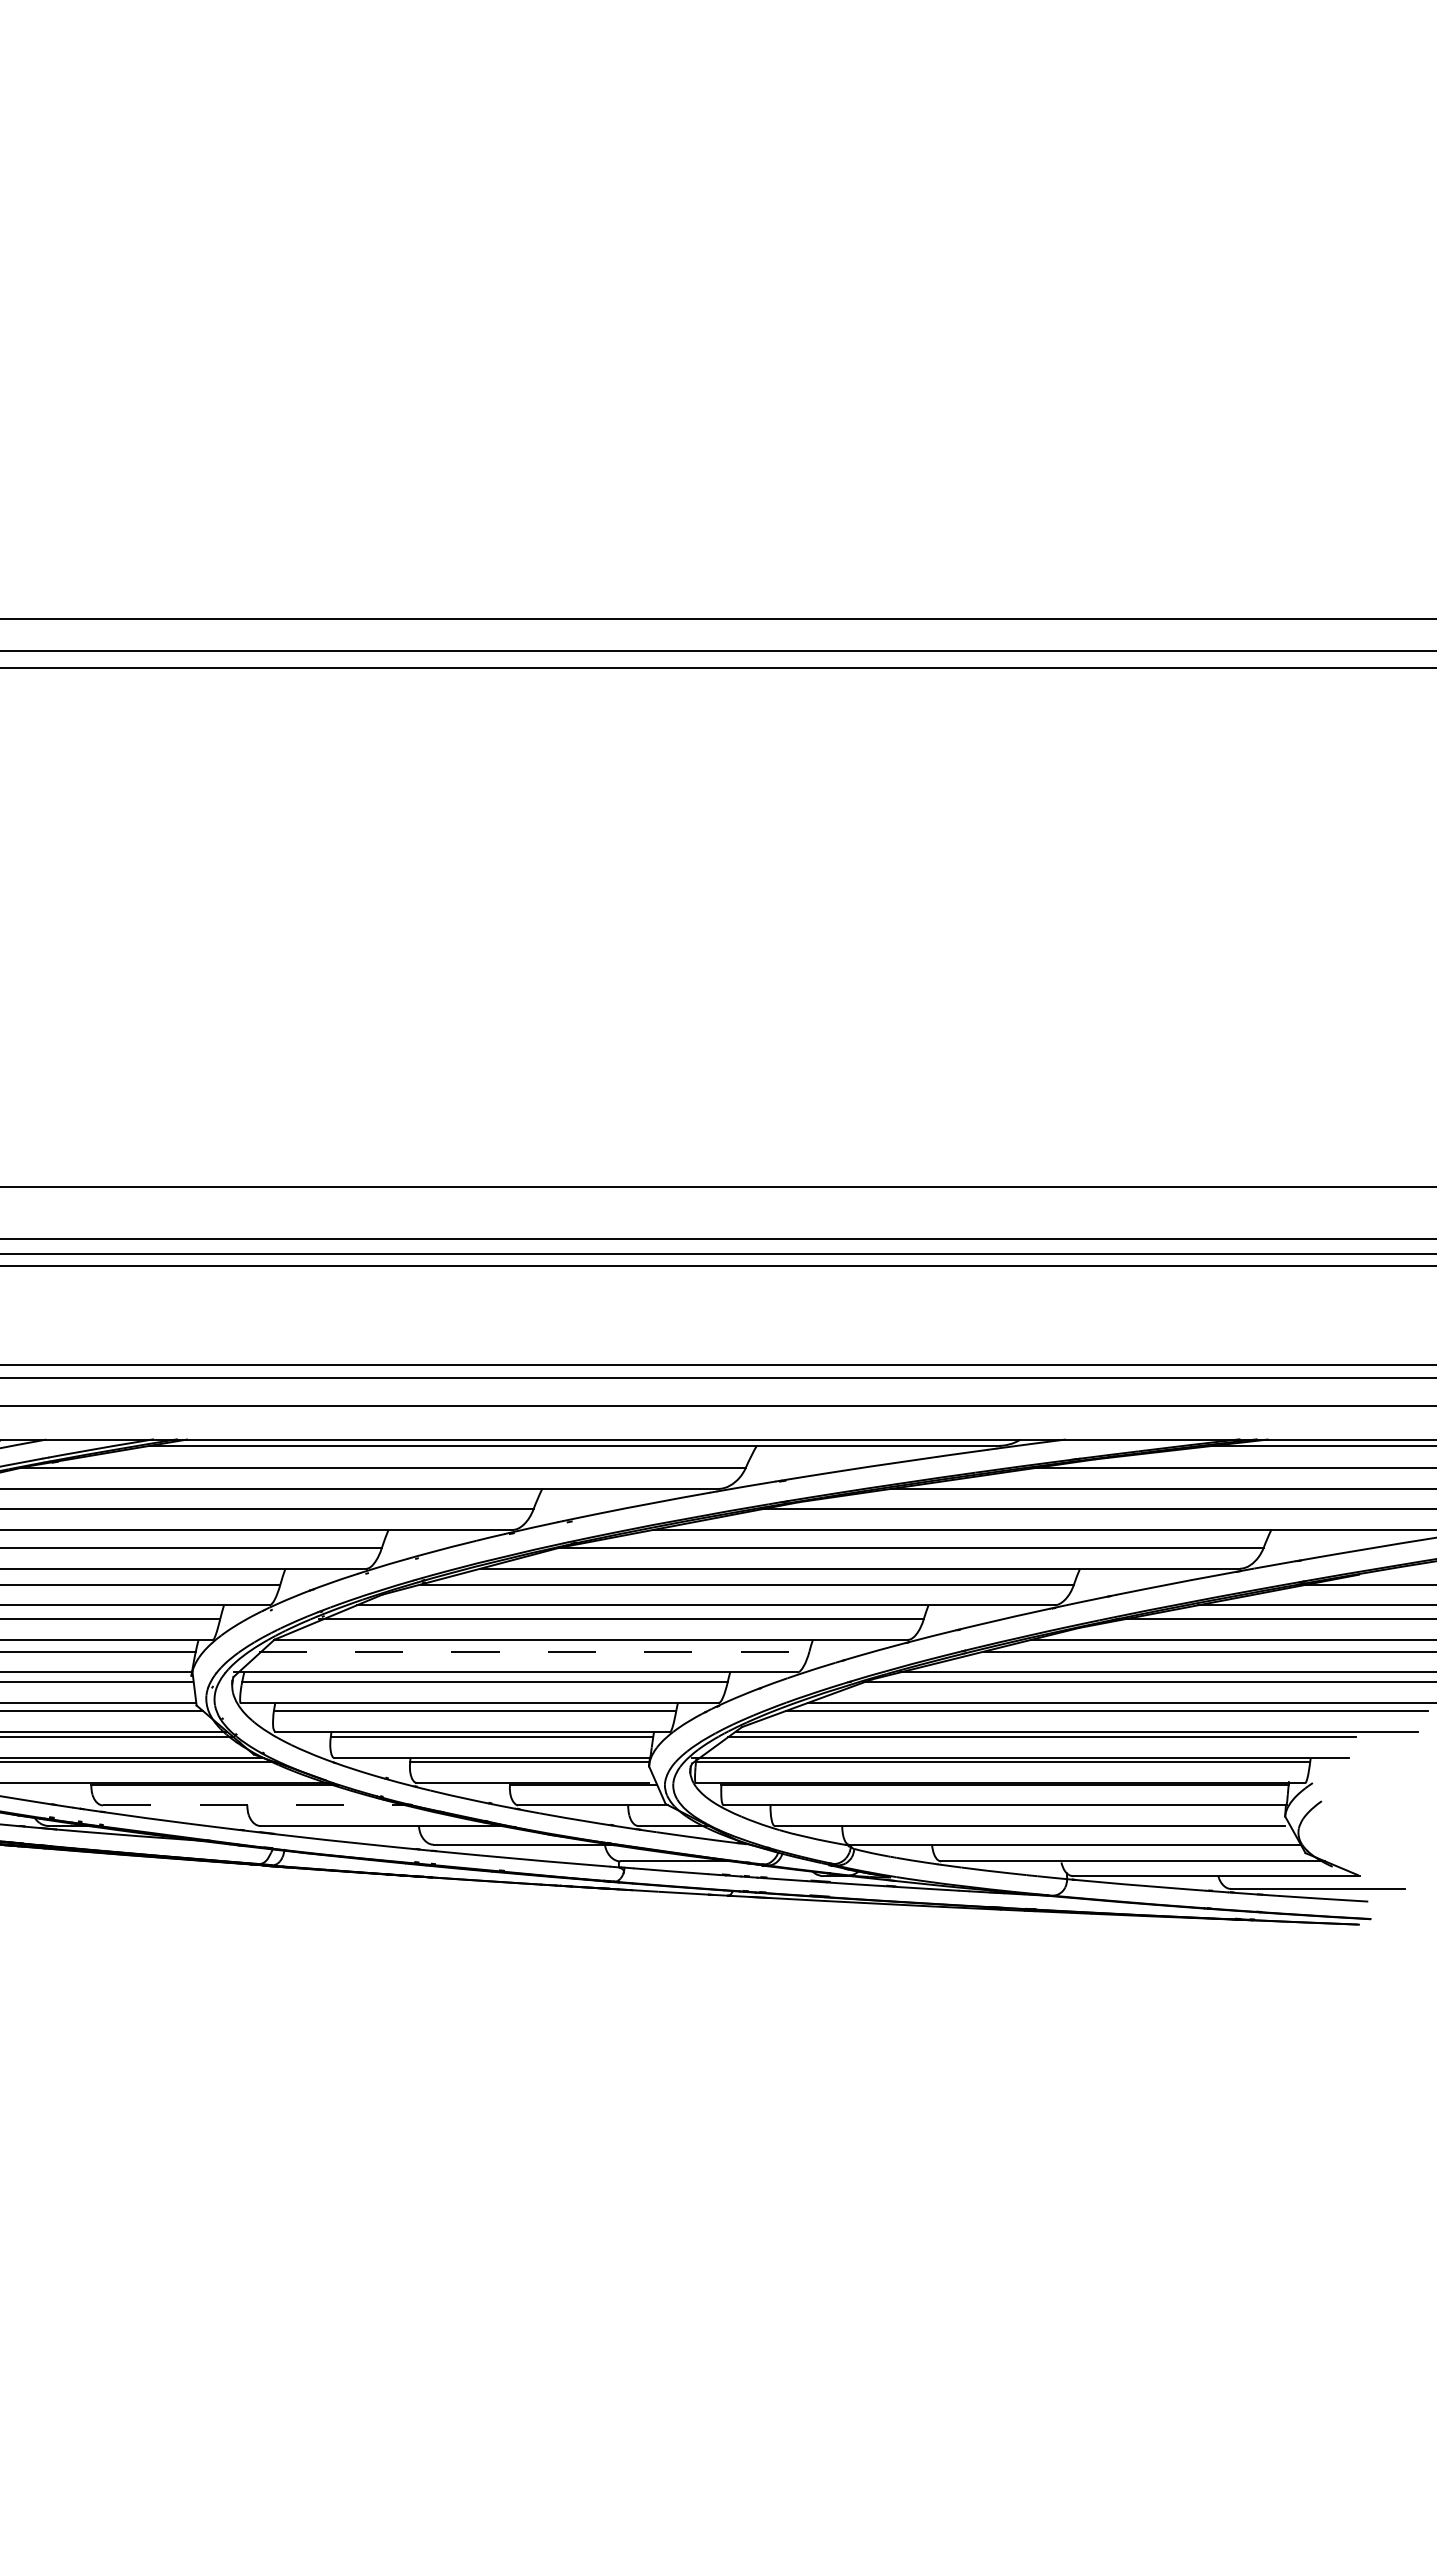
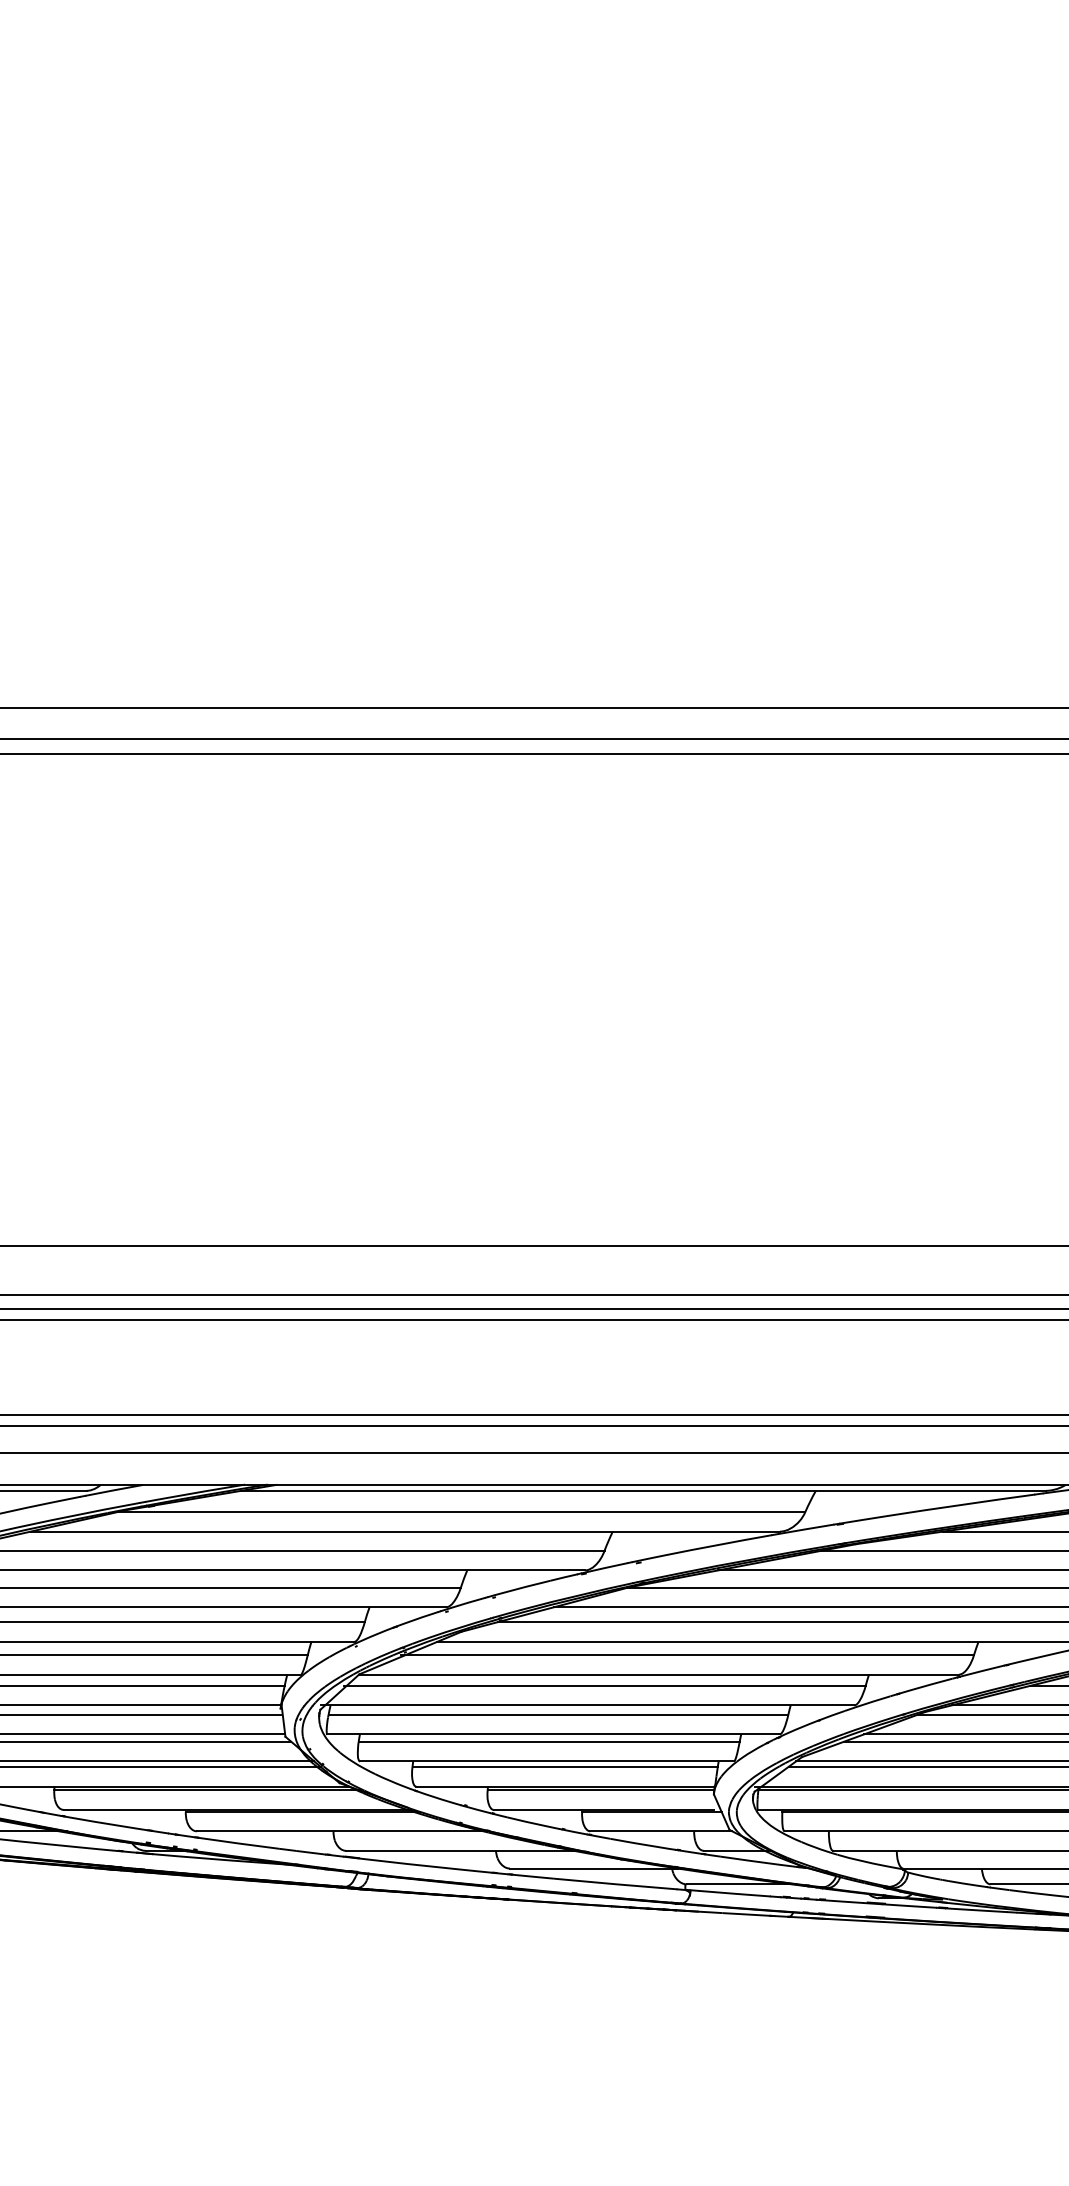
line: (534, 1651) -> (605, 1685), dashed -> solid
line: (257, 1805) -> (343, 1831), dashed -> solid

